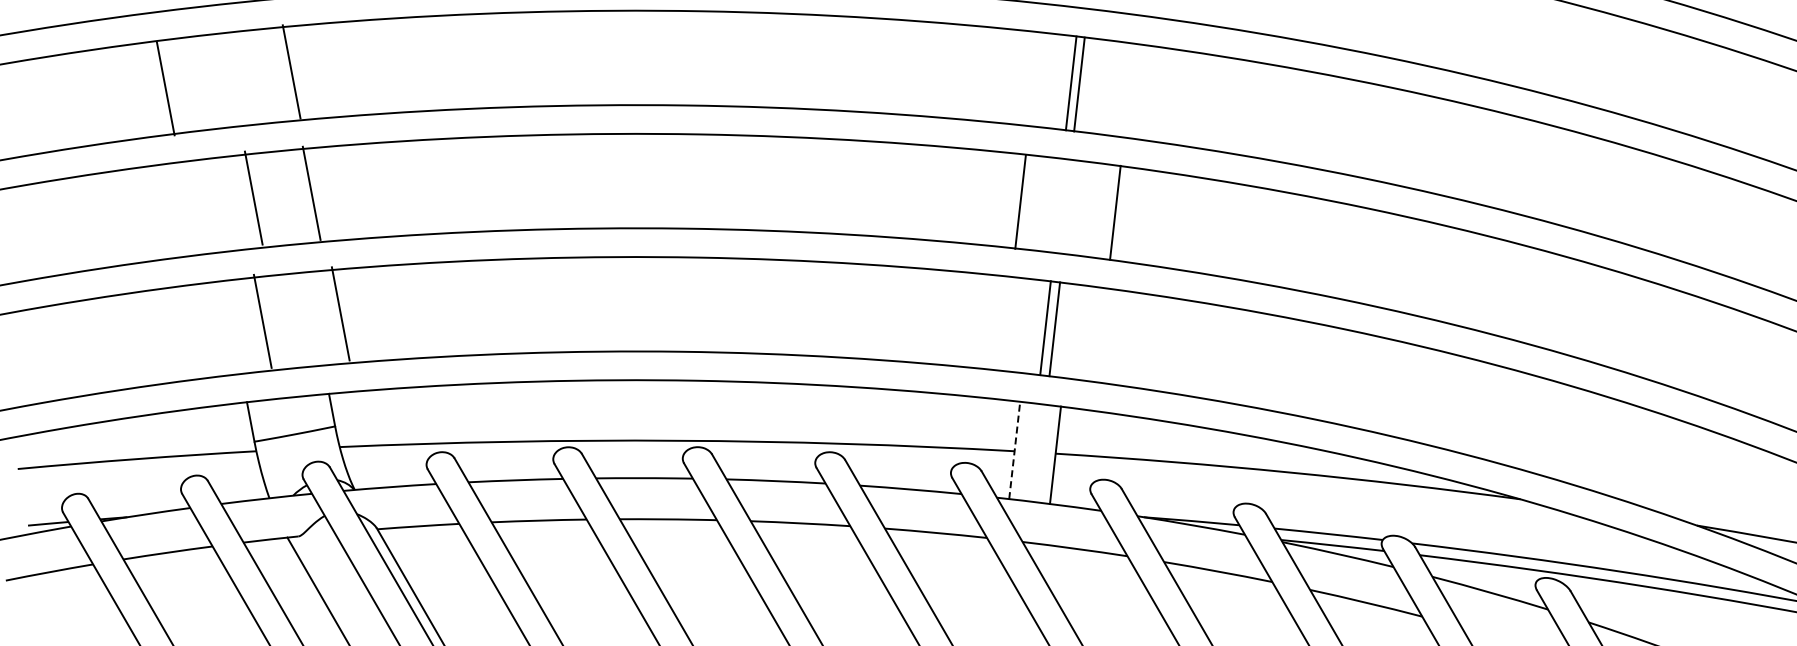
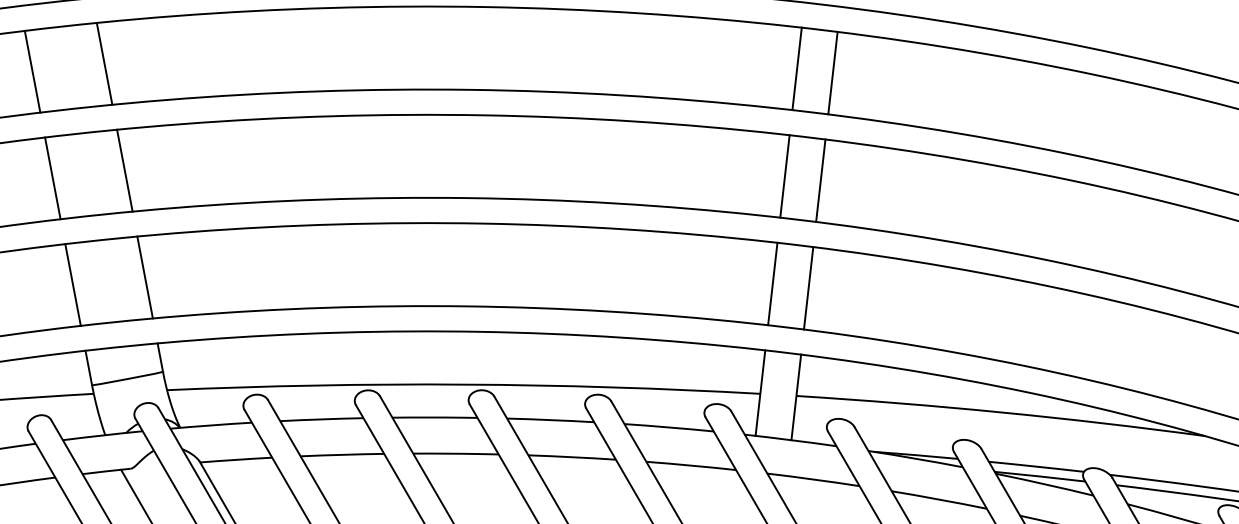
line: (291, 71) -> (104, 63), moved
line: (1070, 83) -> (832, 73), moved
line: (1079, 84) -> (797, 68), moved
line: (165, 88) -> (32, 71), moved
line: (311, 192) -> (124, 169), moved
line: (253, 197) -> (52, 177), moved
line: (1020, 201) -> (784, 176), moved
line: (1115, 212) -> (820, 180), moved
line: (340, 313) -> (144, 277), moved
line: (262, 320) -> (72, 284), moved
line: (1045, 328) -> (808, 288), moved
line: (1054, 329) -> (772, 284), moved
line: (1014, 450) -> (760, 393), dashed -> solid

